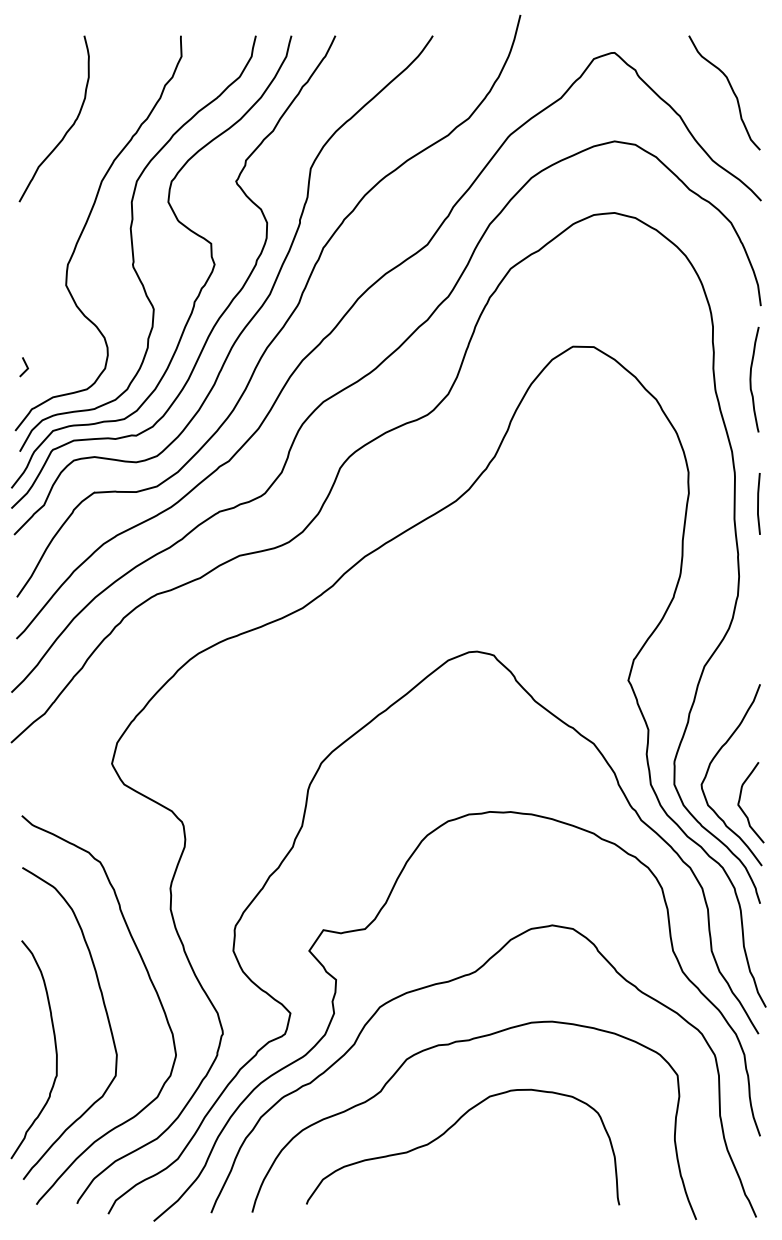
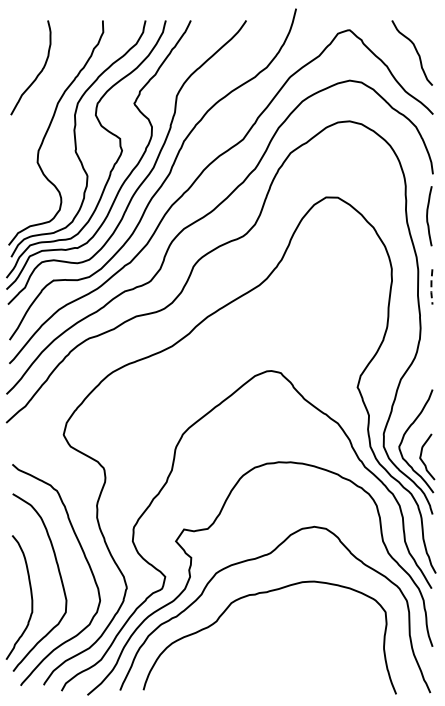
line: (23, 364) -> (13, 207), removed
line: (758, 503) -> (431, 286), solid -> dashed
curve: (452, 1128) -> (257, 642), removed

